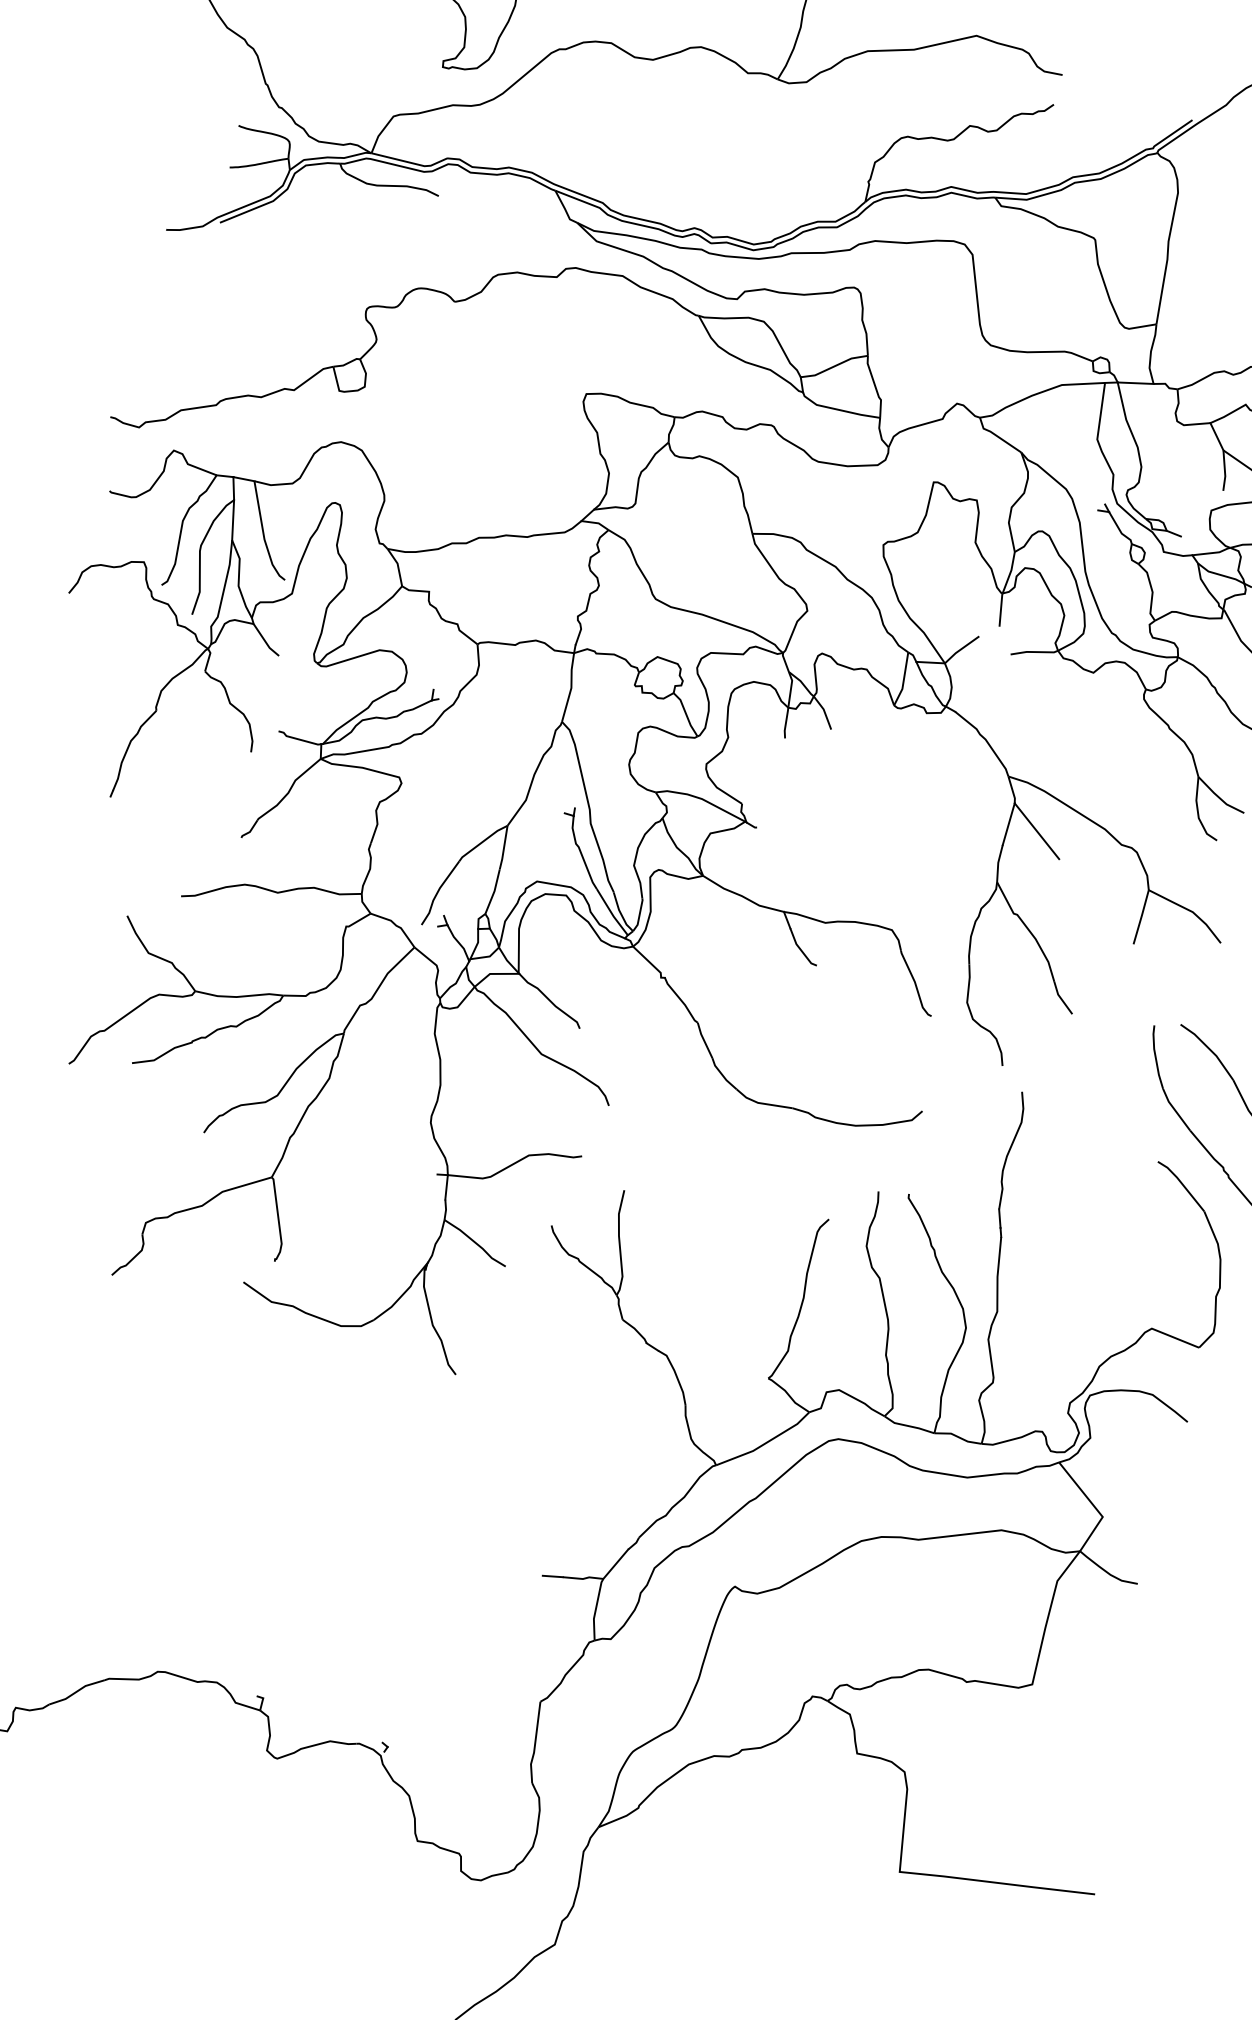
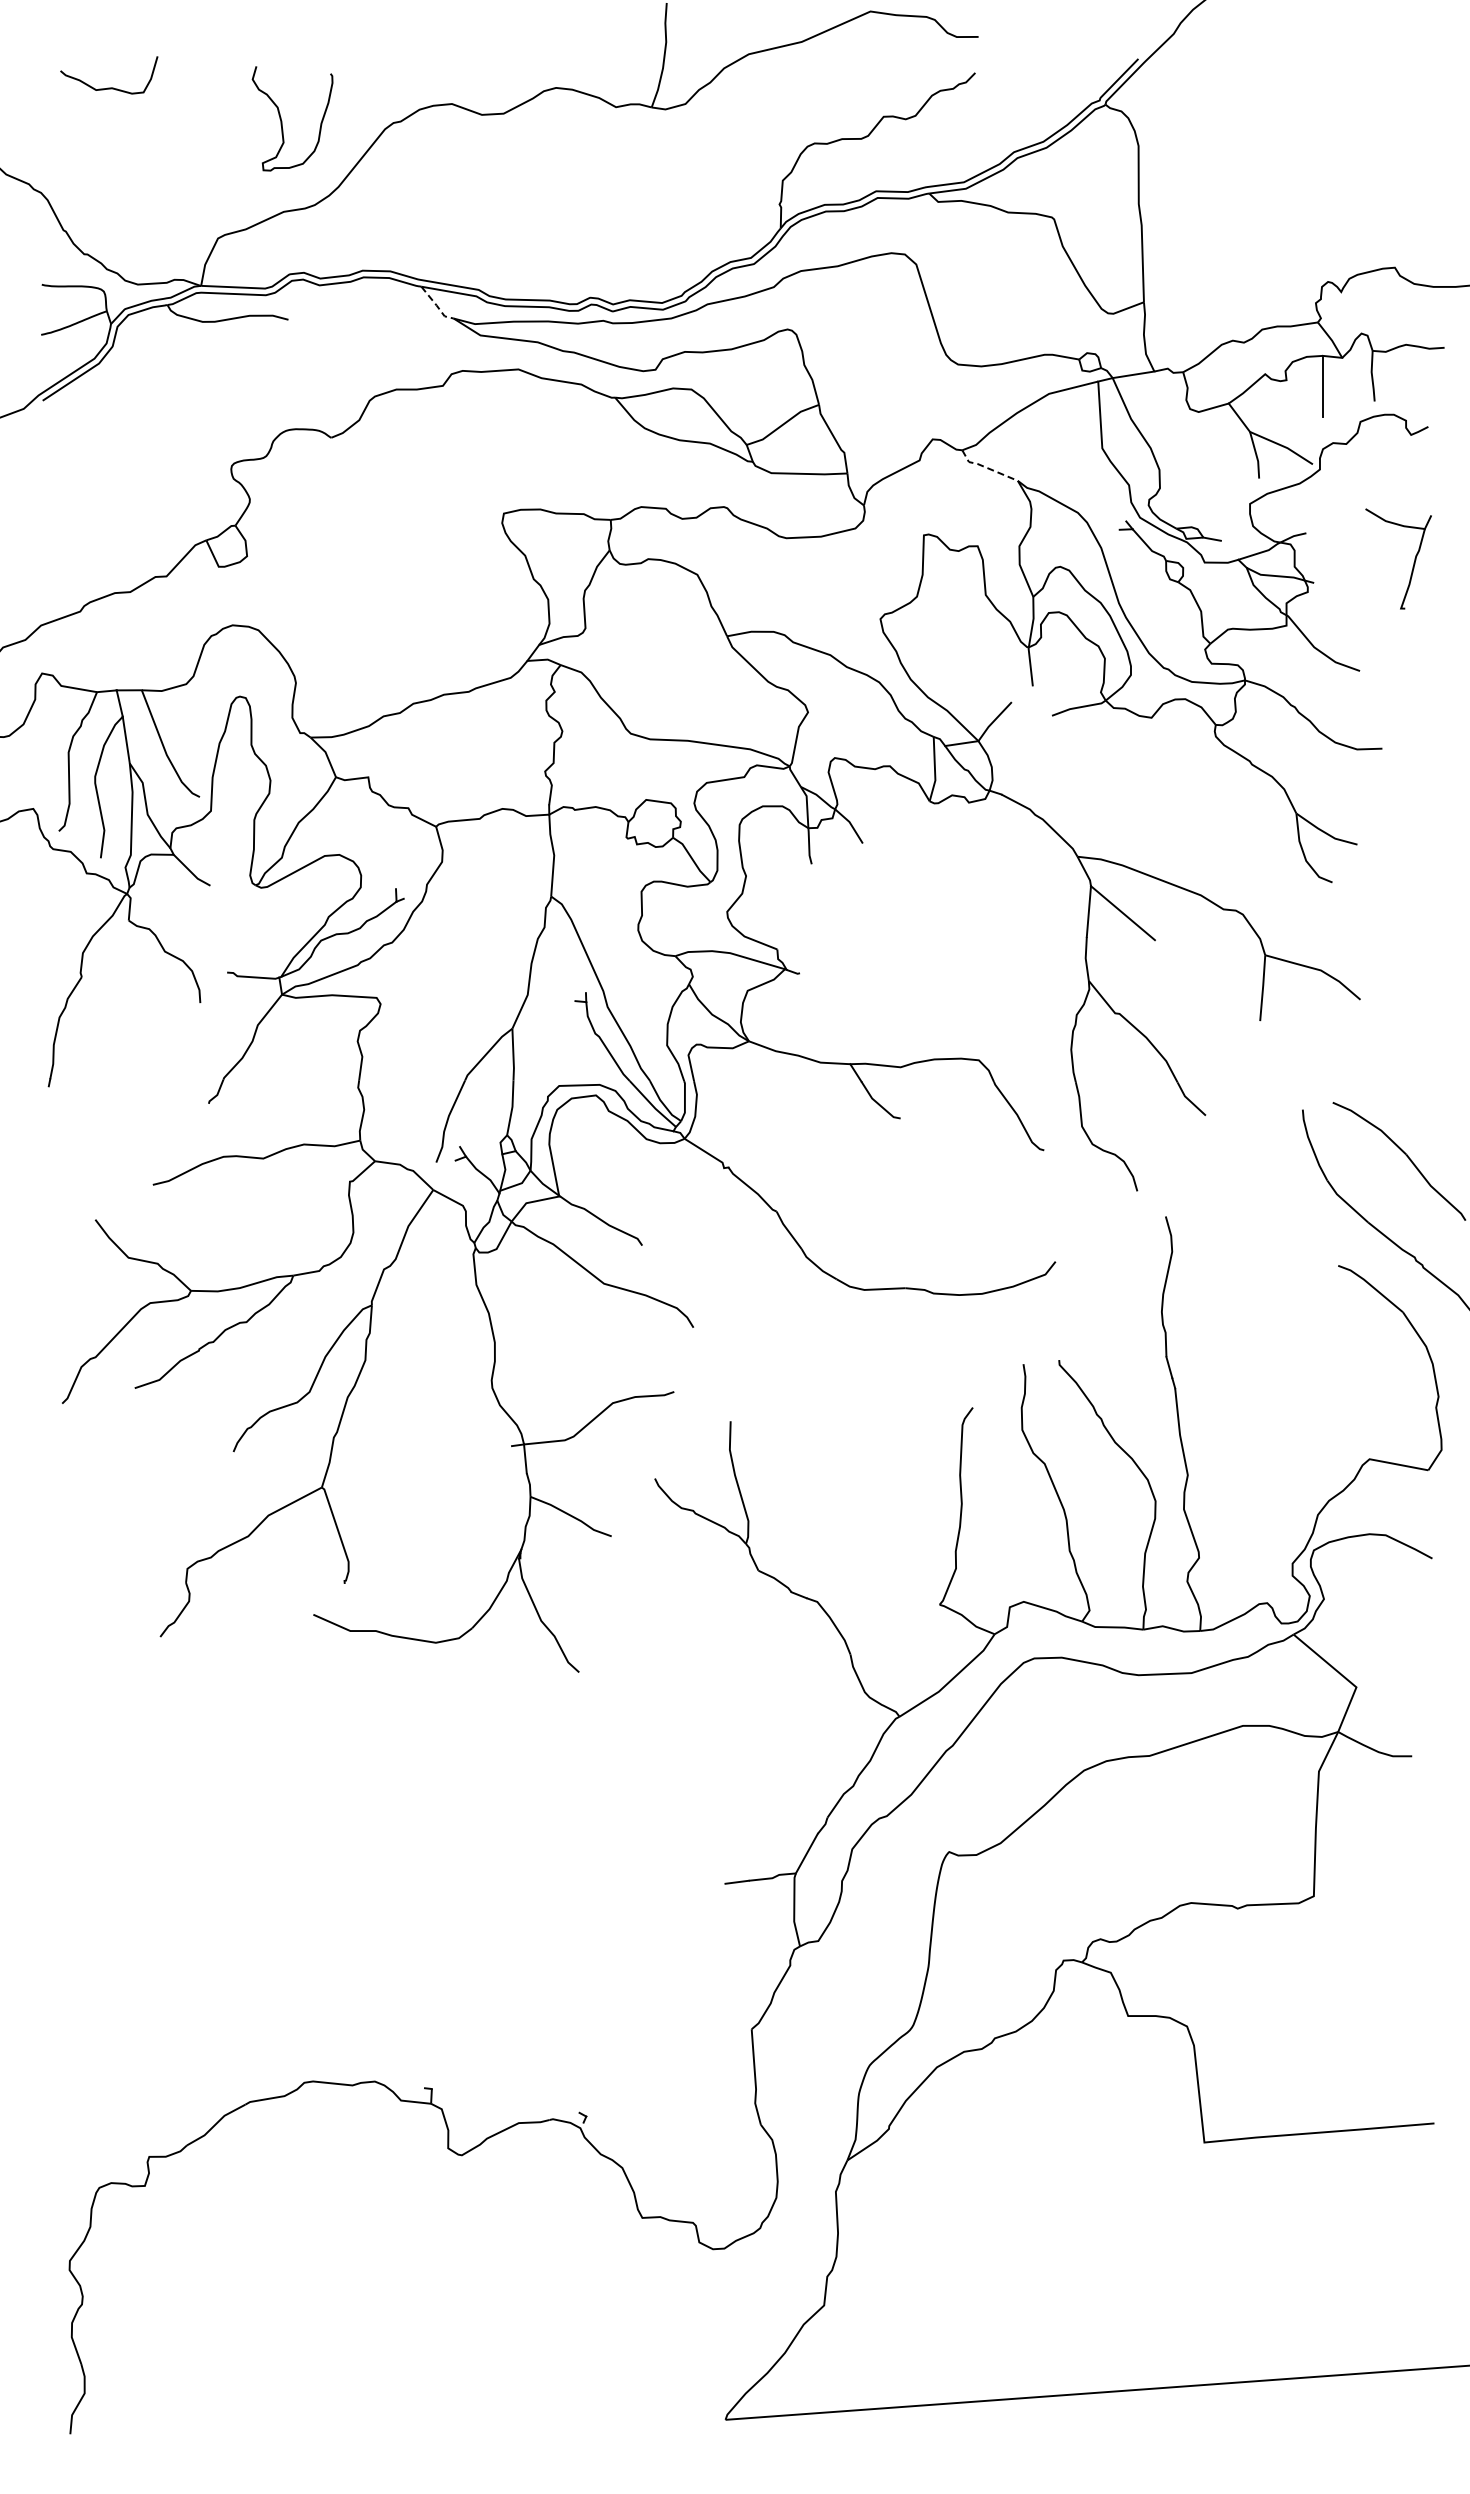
line: (564, 208) -> (436, 305), solid -> dashed
line: (997, 436) -> (986, 467), solid -> dashed

